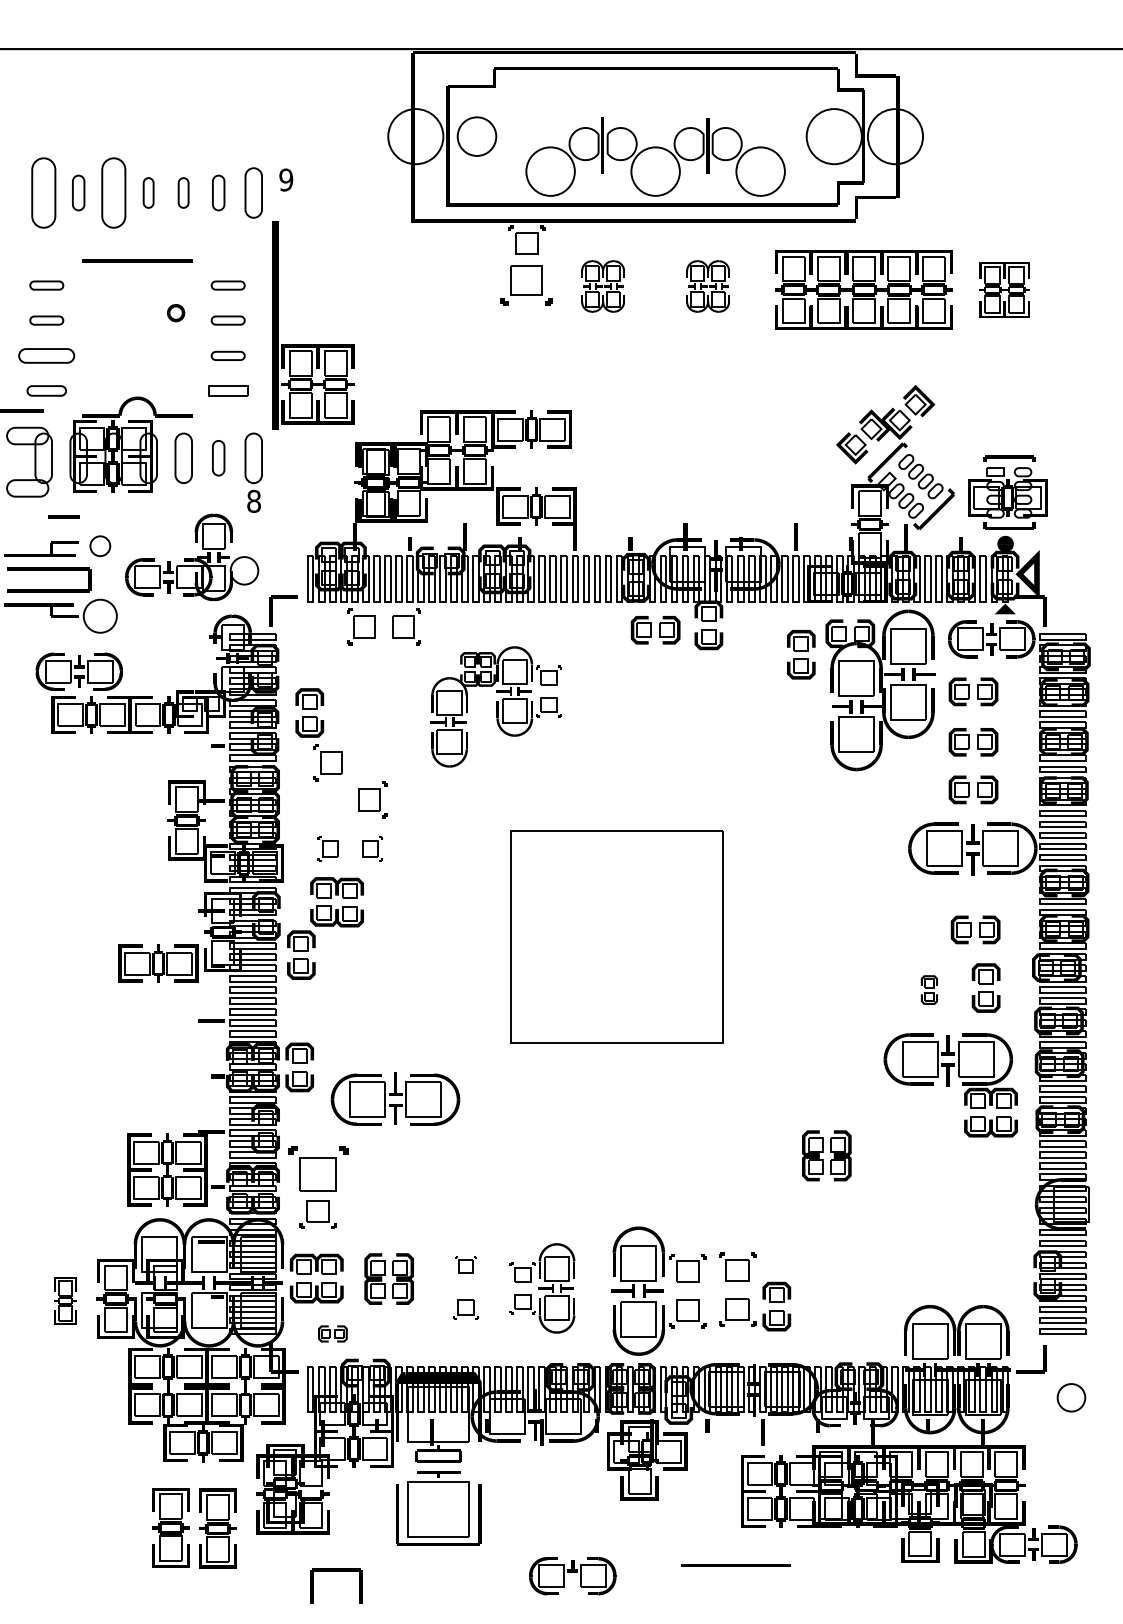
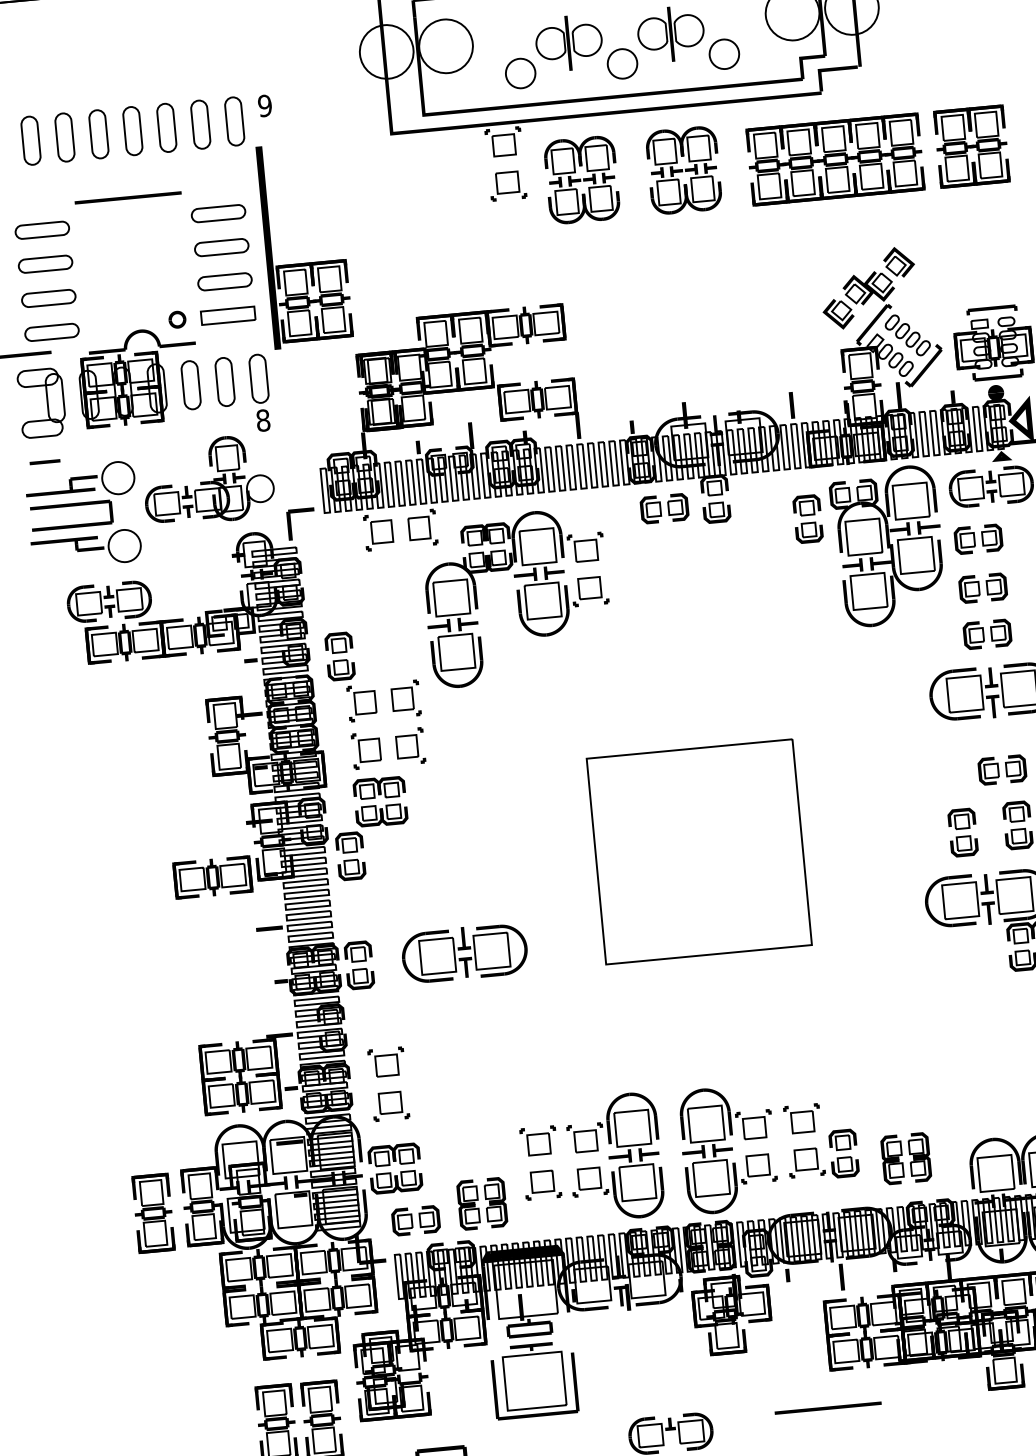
circle: (476, 136) -> (445, 46), size x1.43
circle: (550, 171) -> (520, 73), size x0.62
circle: (655, 171) -> (622, 63), size x0.62
circle: (760, 171) -> (724, 54), size x0.62
part: (43, 192) -> (30, 140), size x0.71
part: (78, 192) -> (64, 137), size x1.43
part: (113, 192) -> (98, 133), size x0.71
part: (148, 192) -> (132, 130), size x1.67
part: (183, 192) -> (166, 127), size x1.67
part: (218, 192) -> (200, 124), size x1.43
part: (526, 284) -> (507, 185), size x0.71
part: (46, 285) -> (42, 230), size x1.67
part: (227, 285) -> (217, 213), size x1.67
part: (602, 286) -> (581, 180), size x1.67
part: (707, 286) -> (683, 170), size x1.67
part: (1004, 289) -> (971, 146), size x1.43
part: (176, 313) -> (177, 320), moved
part: (46, 320) -> (45, 264), size x1.67
part: (227, 320) -> (220, 247), size x1.67
part: (227, 355) -> (224, 281), size x1.67
part: (46, 390) -> (51, 332), size x1.43
part: (228, 390) -> (228, 315), size x1.43
part: (218, 457) -> (224, 381), size x1.43
line: (63, 516) -> (44, 461), moved
circle: (99, 545) -> (117, 477), size x1.67
part: (496, 706) -> (517, 597), size x1.43
part: (318, 734) -> (350, 676), moved
part: (327, 848) -> (366, 750), size x1.43
part: (372, 848) -> (409, 746), size x1.43
part: (616, 936) -> (698, 851), moved
part: (929, 989) -> (963, 832), size x1.67
part: (395, 1098) -> (464, 952), moved
part: (826, 1155) -> (905, 1158), moved
part: (317, 1168) -> (385, 1061), size x0.62
part: (465, 1264) -> (538, 1141), size x1.67
part: (388, 1278) -> (481, 1203), moved
part: (542, 1288) -> (615, 1157), size x1.43
part: (65, 1300) -> (153, 1212), size x1.67
part: (465, 1309) -> (542, 1184), size x1.43
part: (332, 1333) -> (415, 1220), size x1.67

